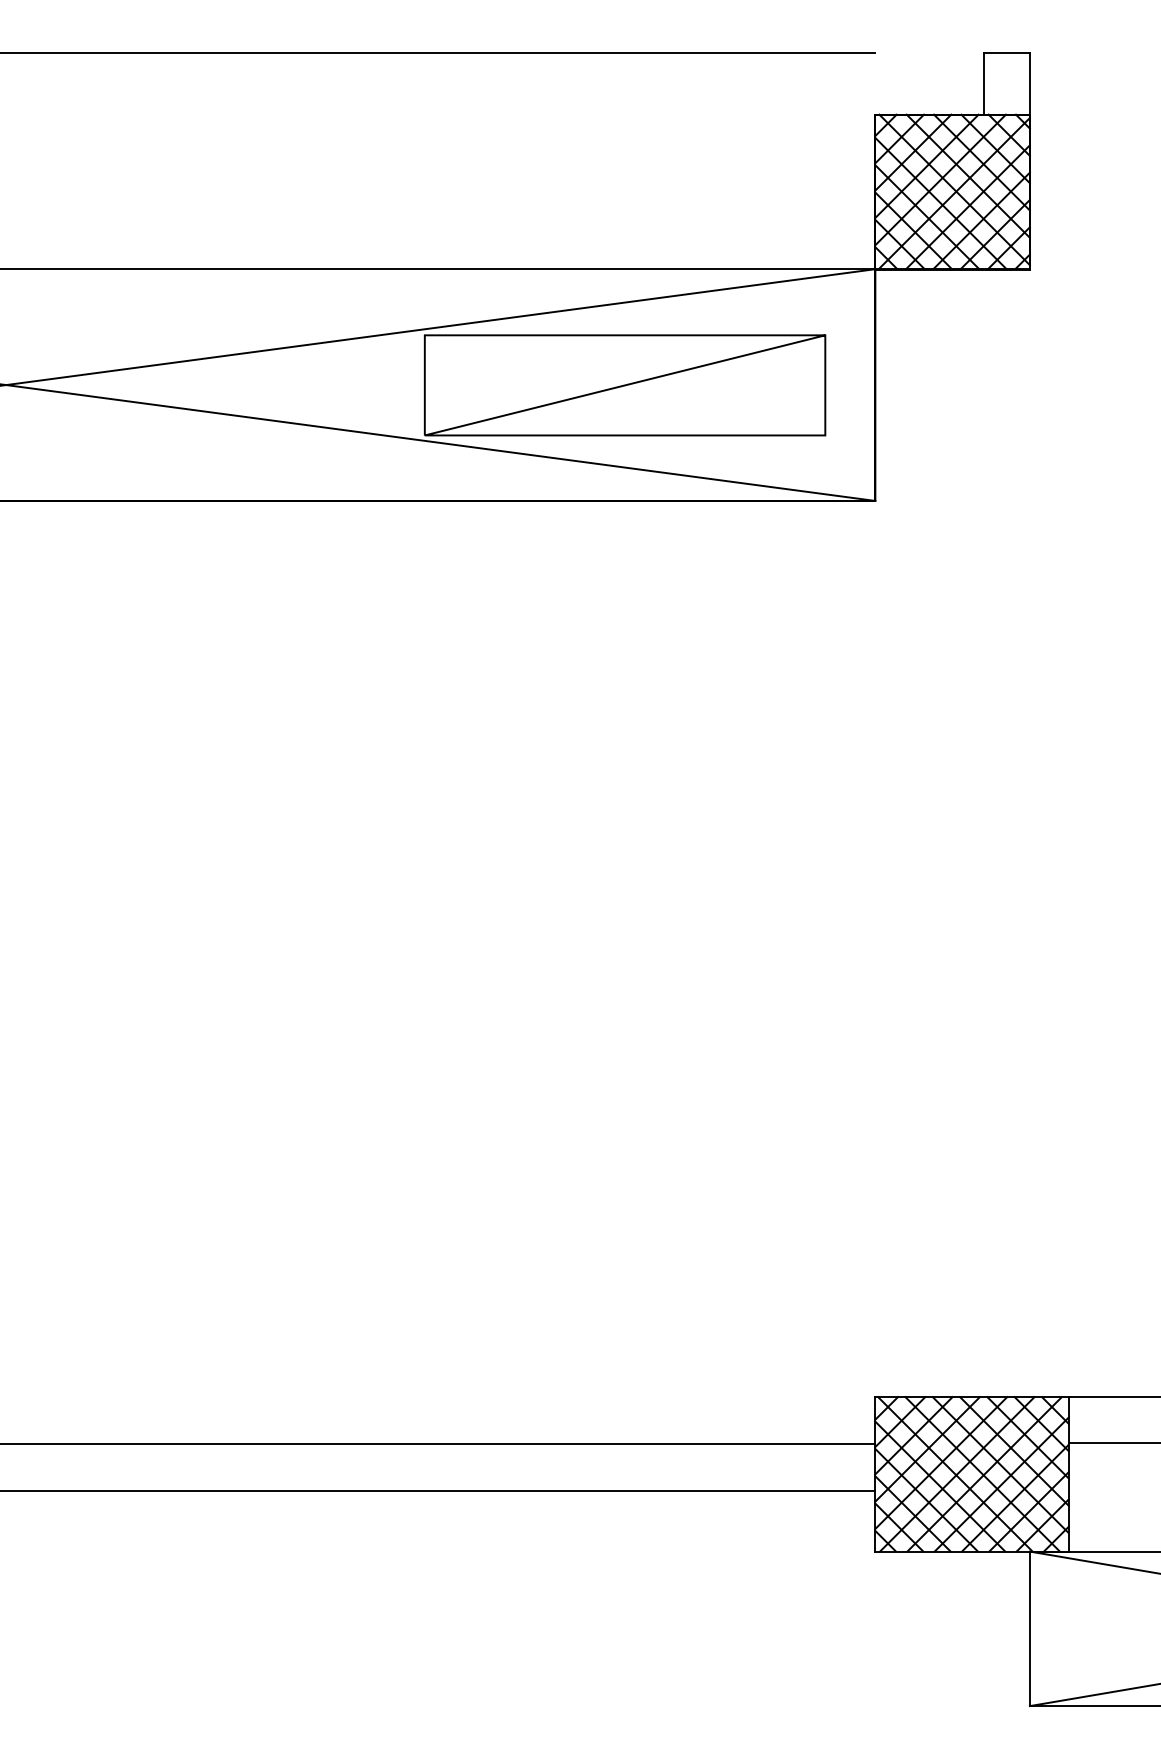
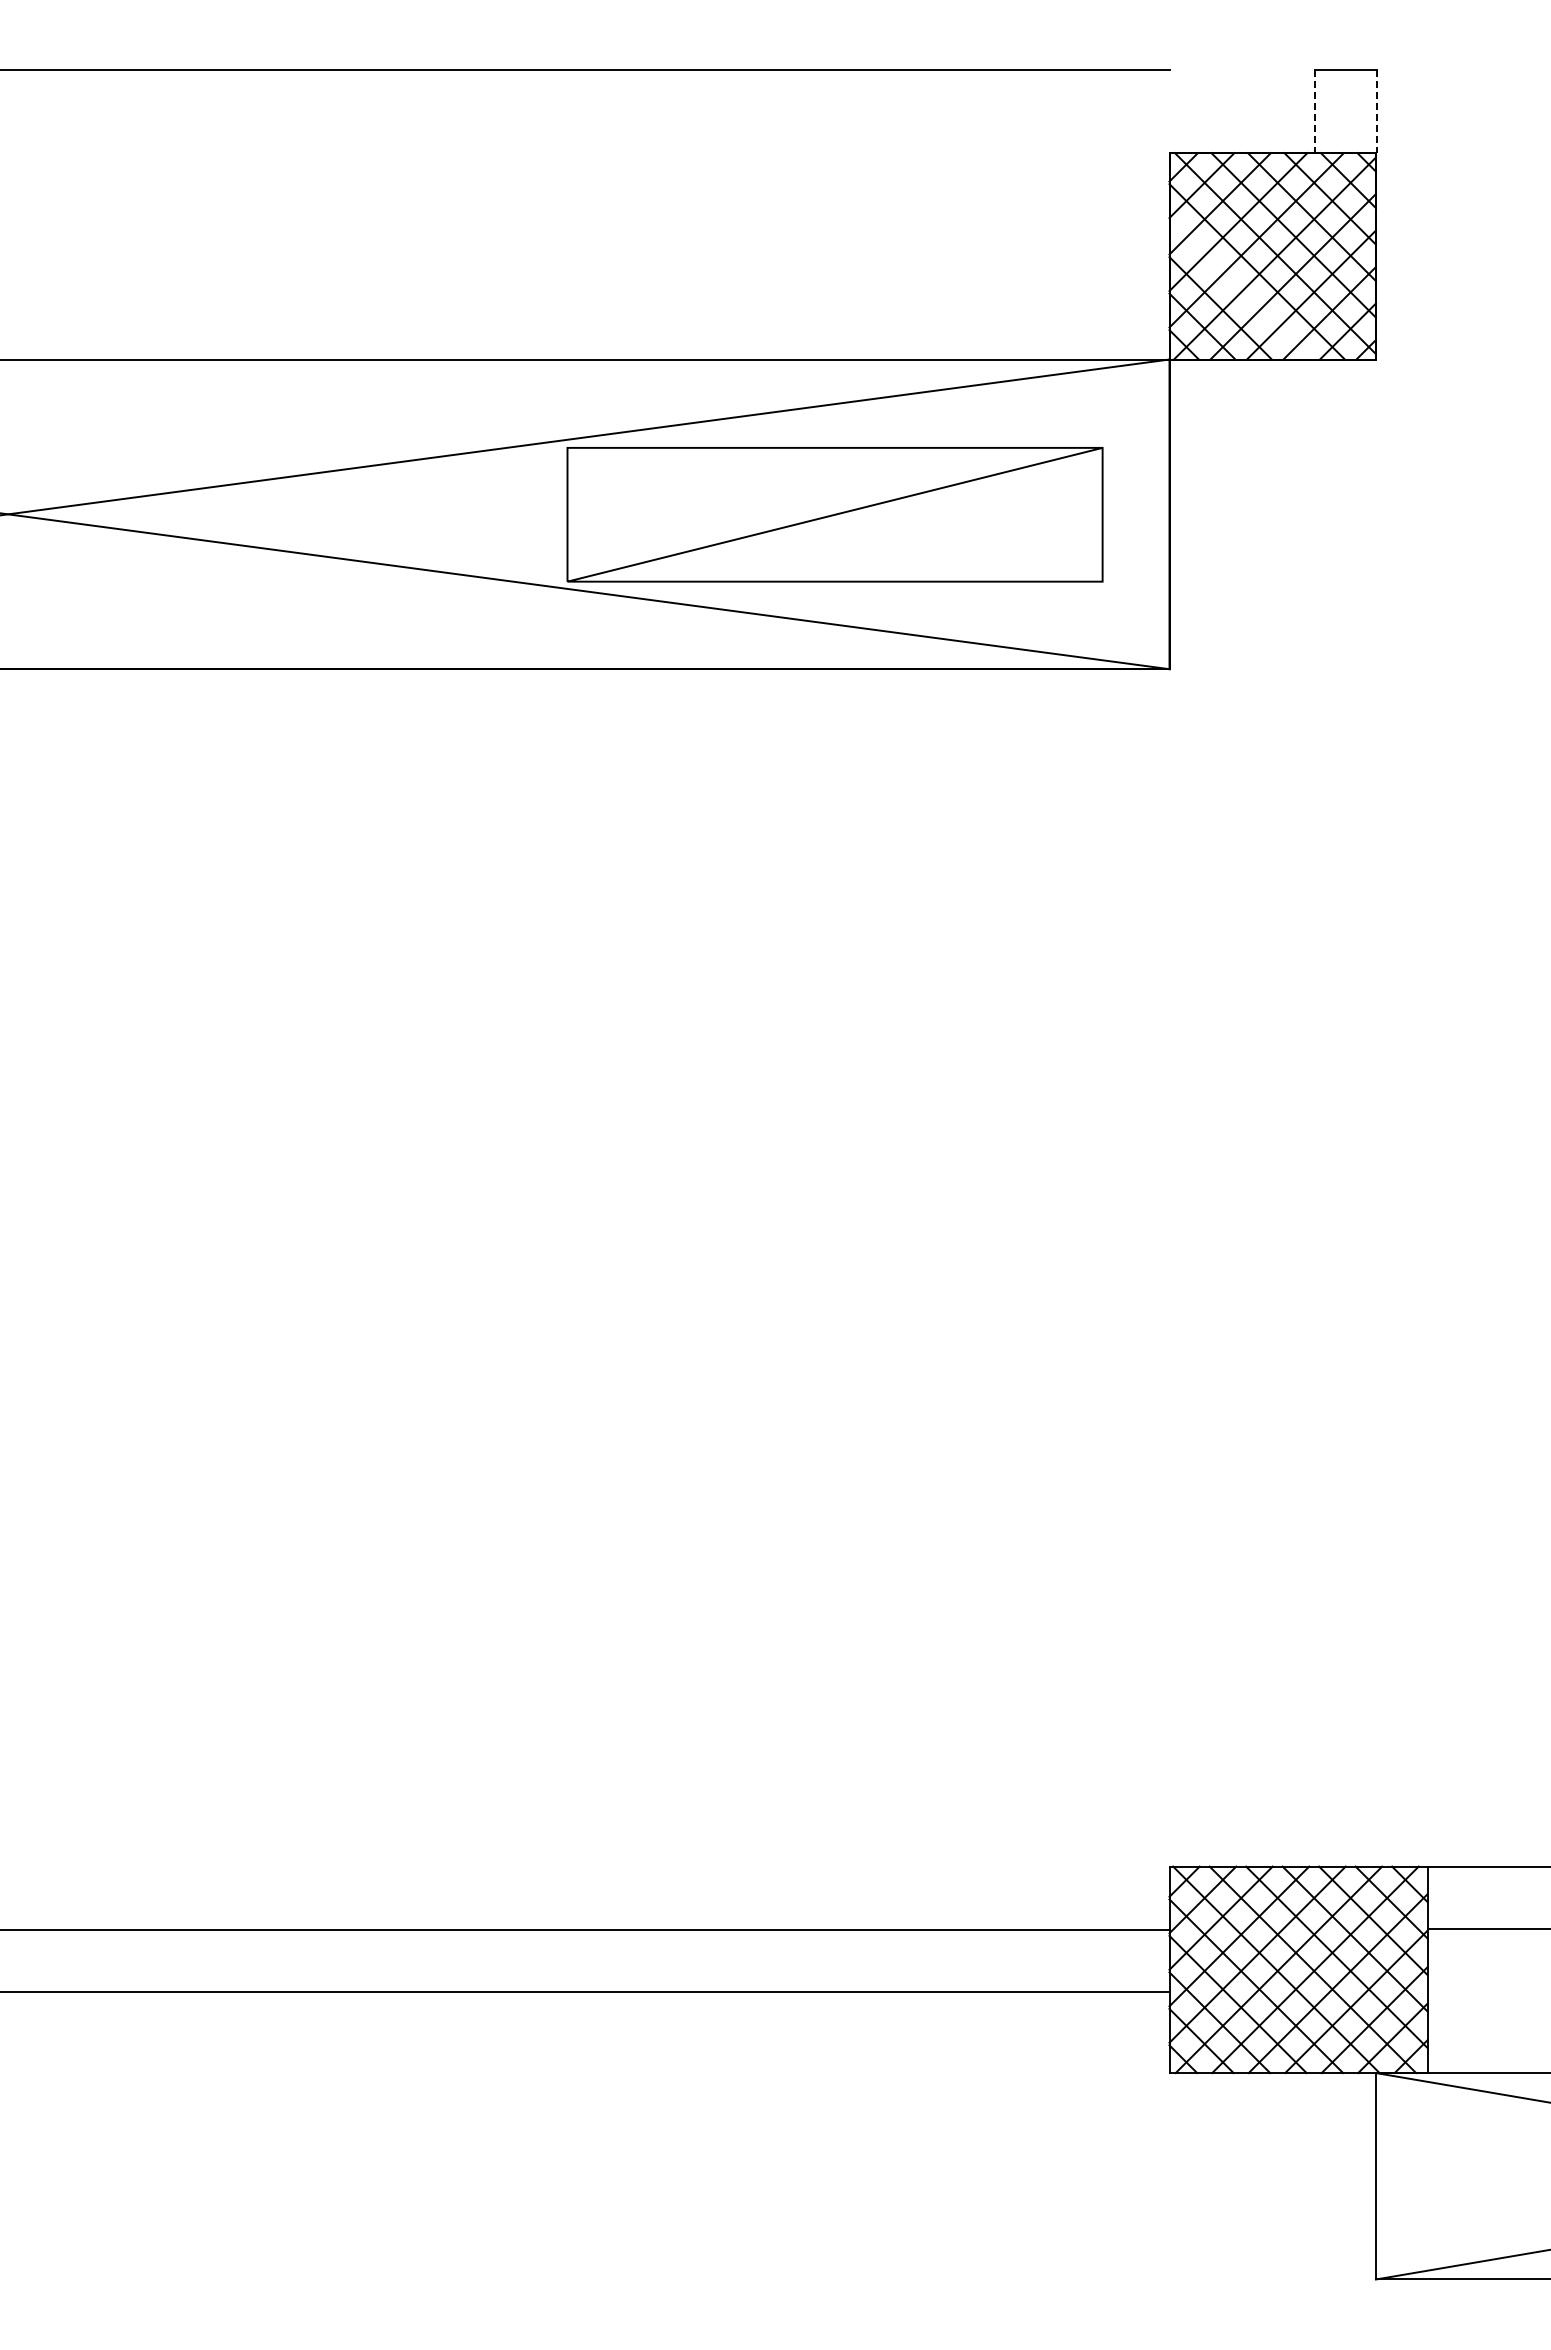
line: (983, 84) -> (1314, 112), solid -> dashed
line: (1030, 84) -> (1376, 112), solid -> dashed
line: (927, 216) -> (1238, 289), removed

